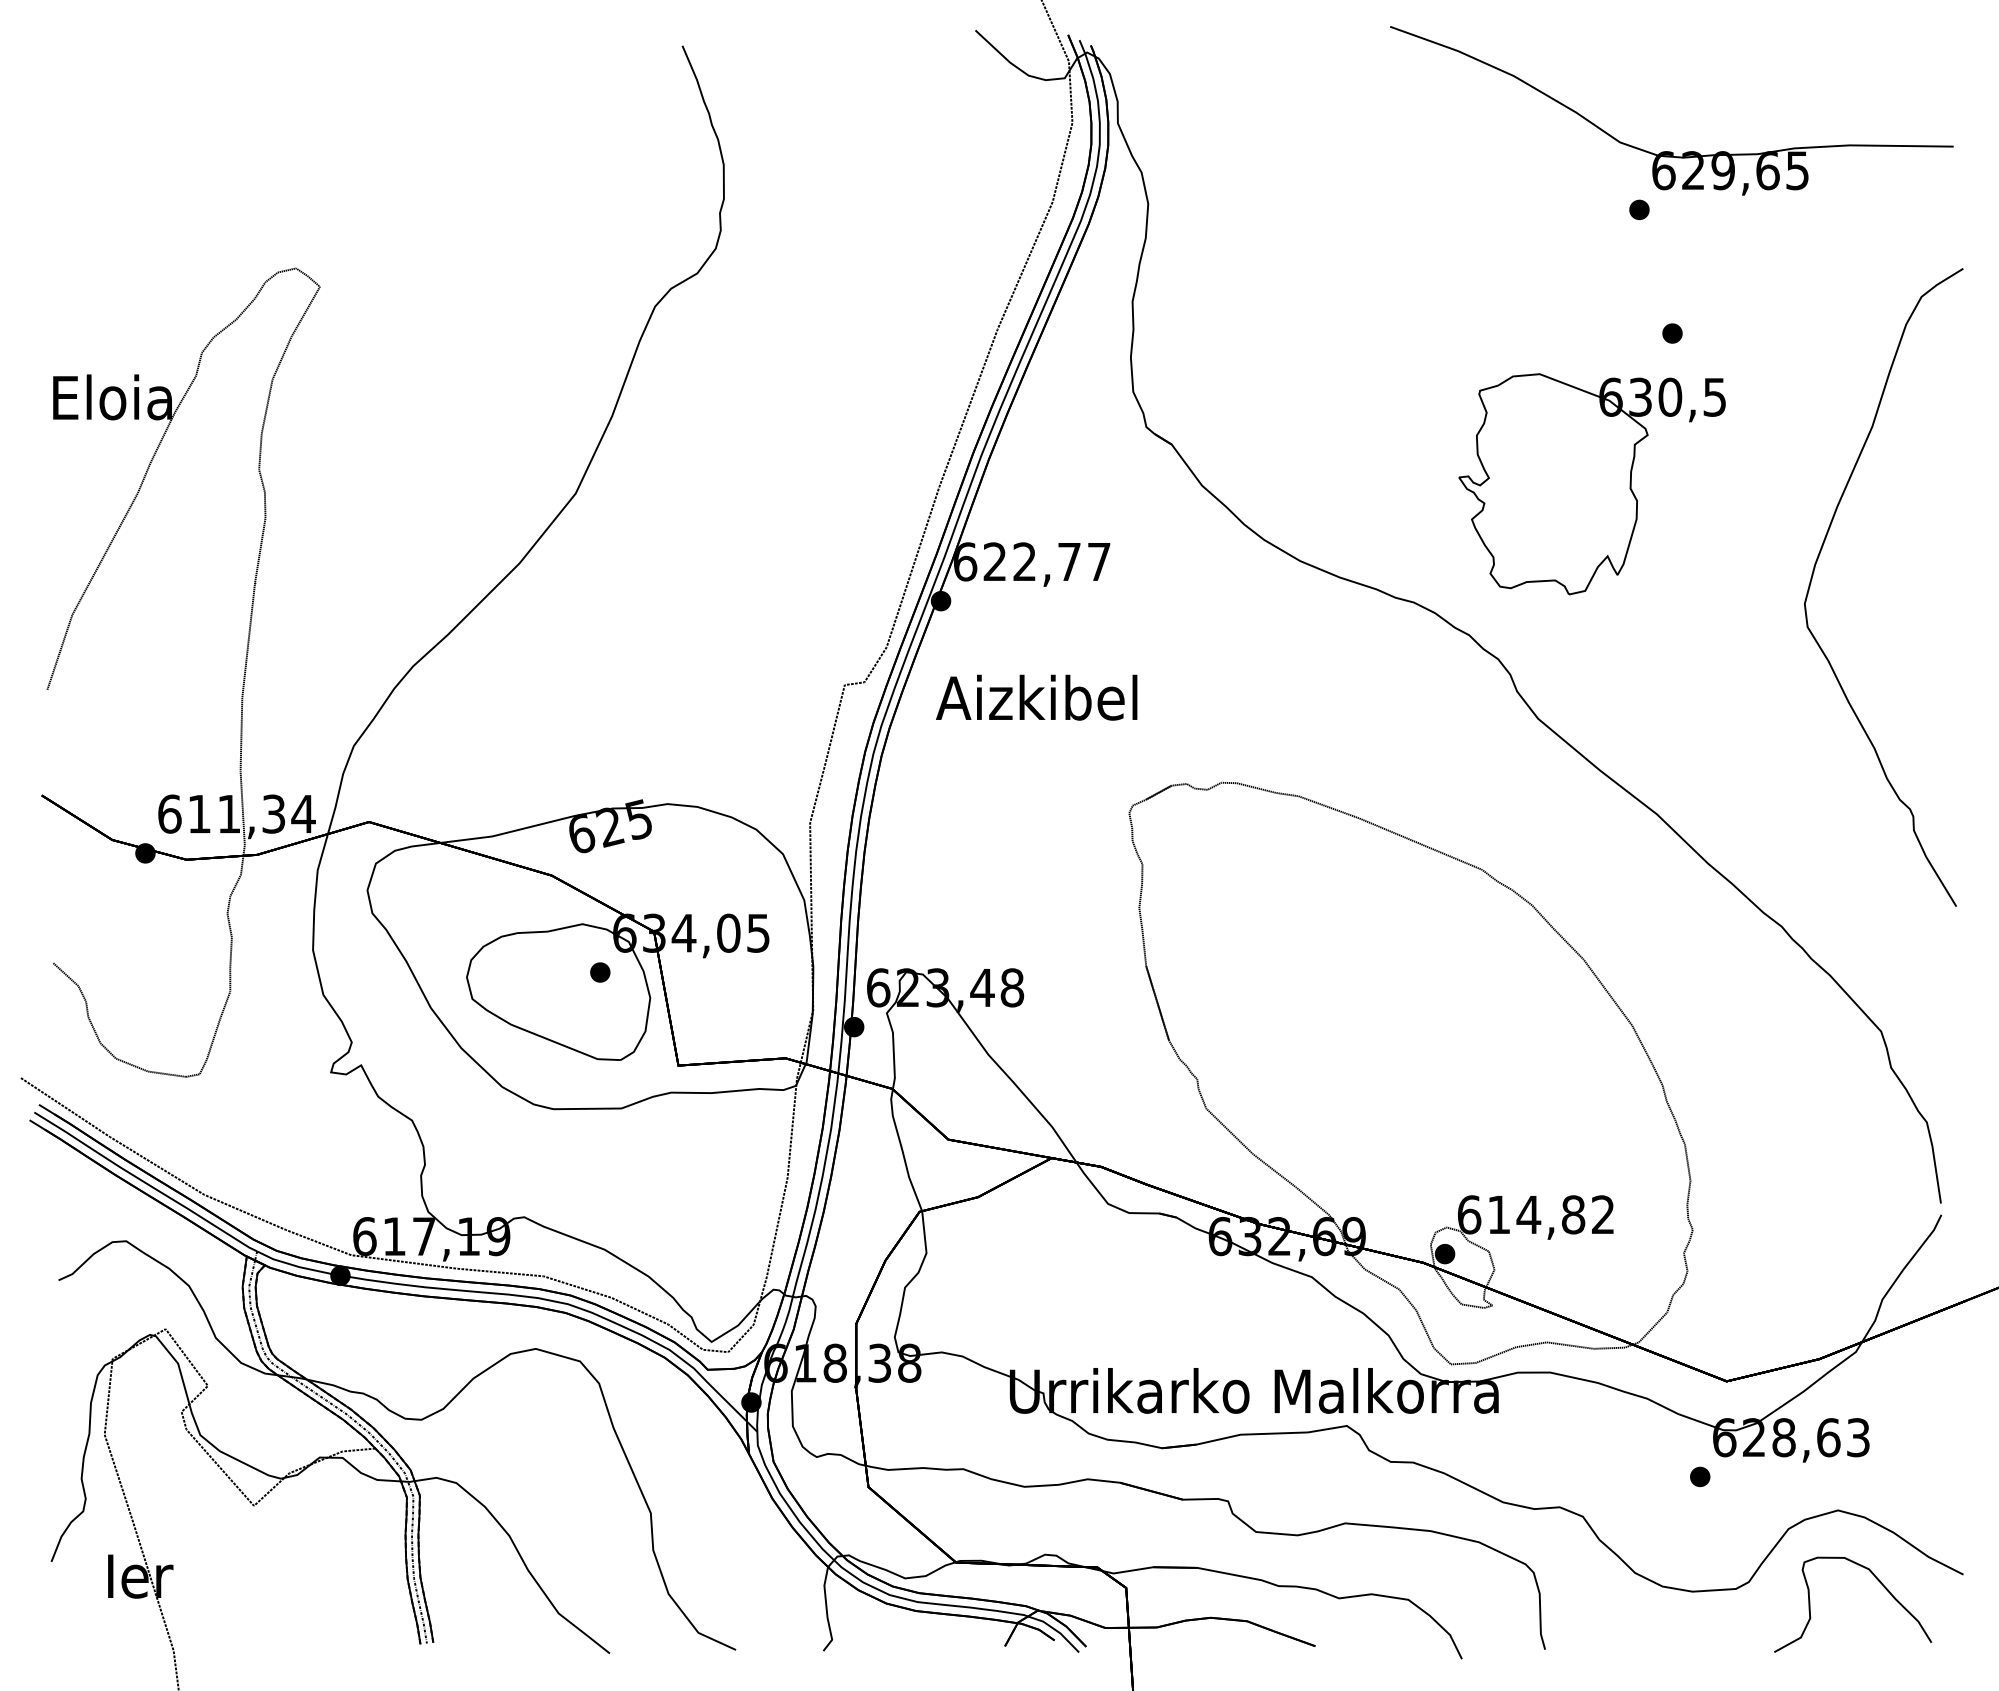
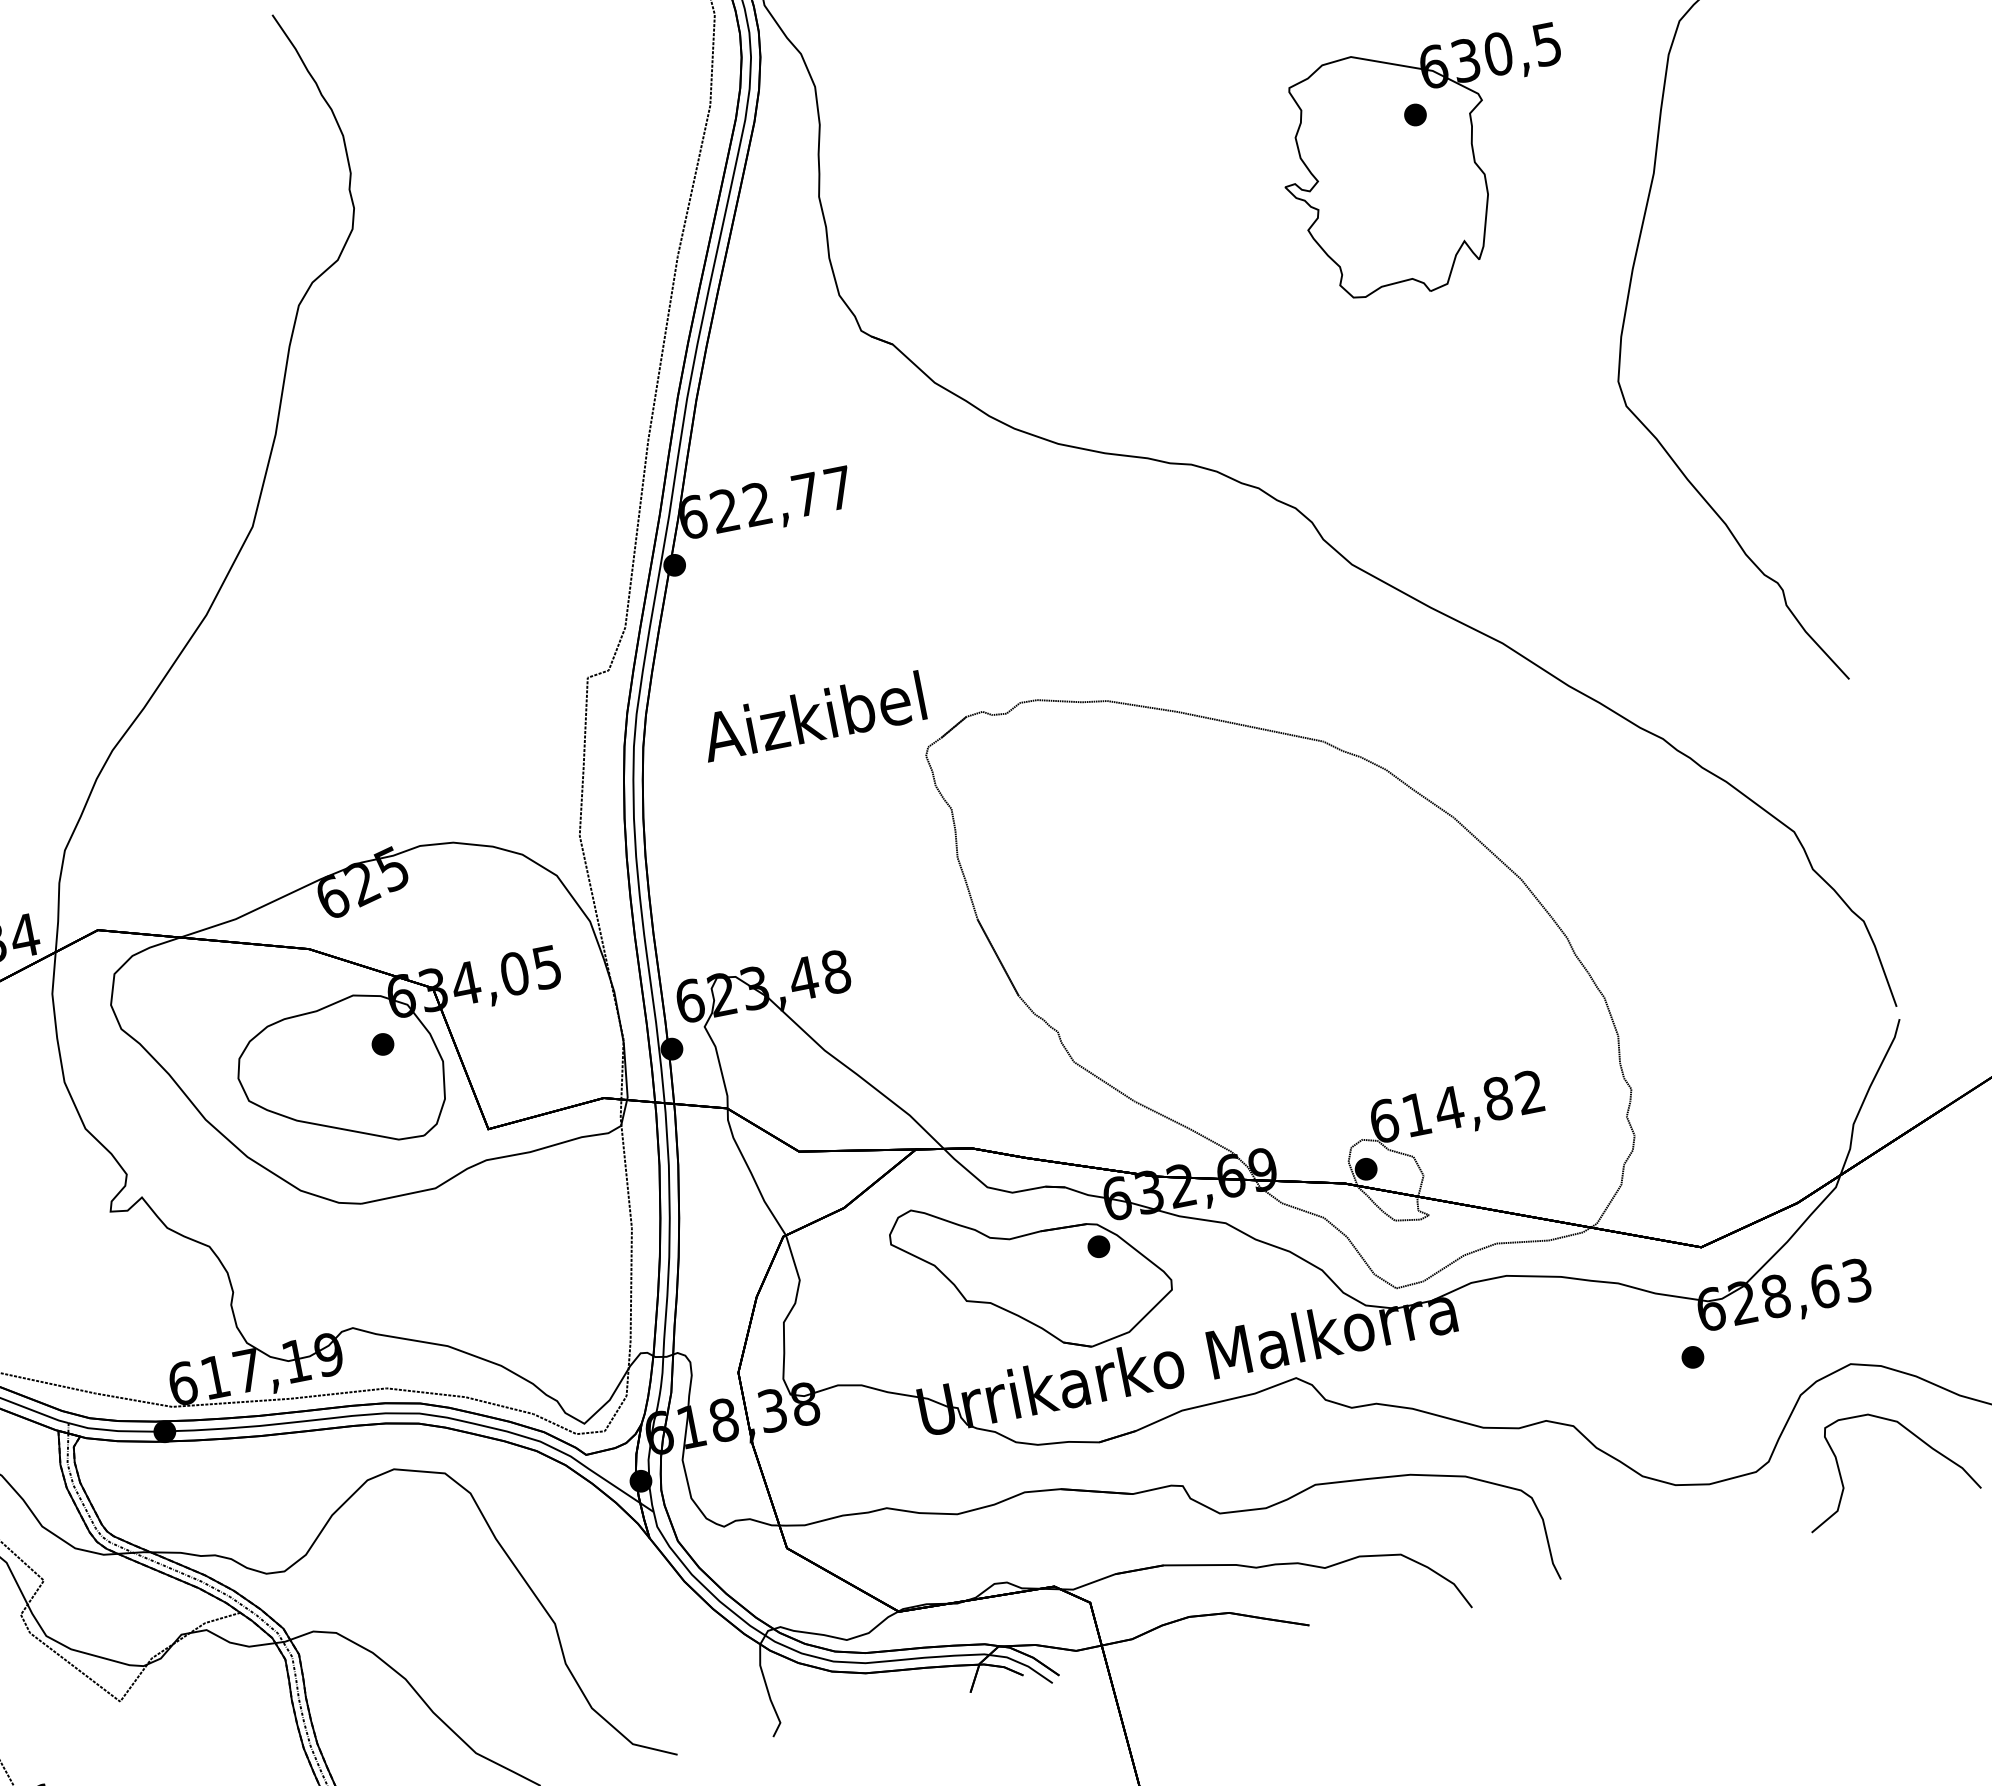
part: (1591, 484) -> (1431, 166), moved
text: (1036, 697) -> (812, 716), moved
part: (1133, 1286) -> (1033, 1271), added

